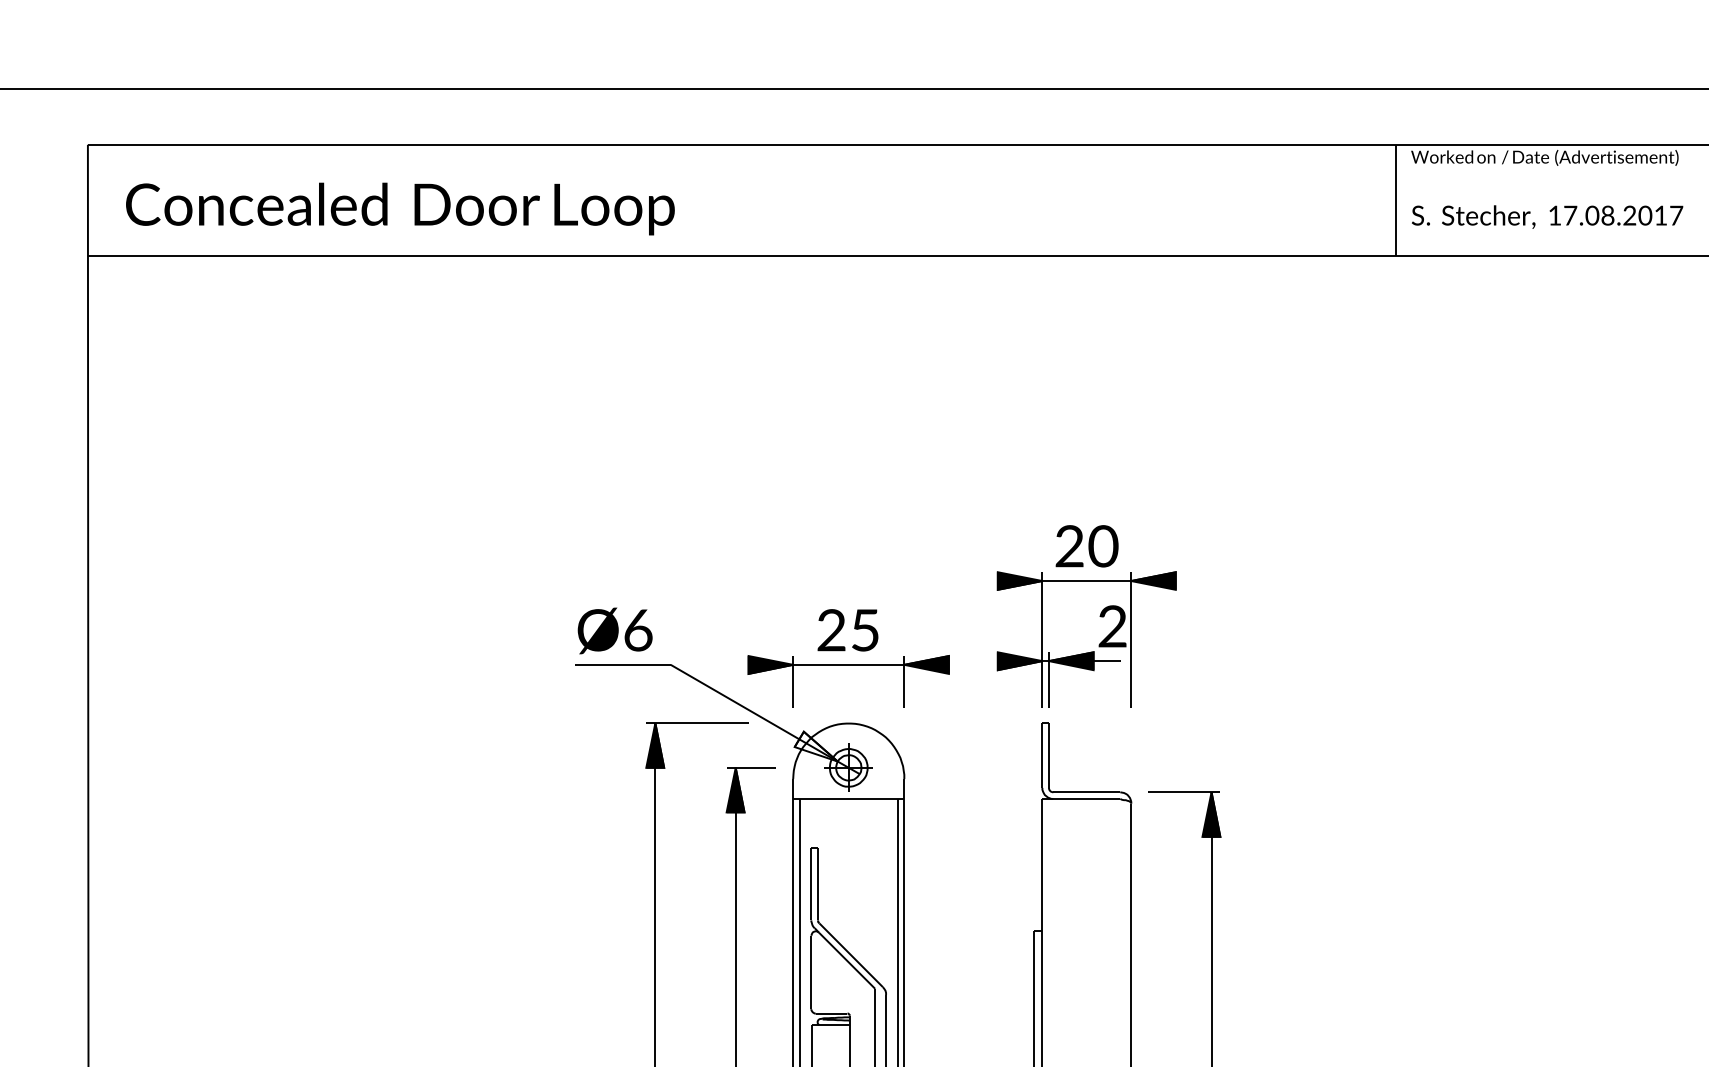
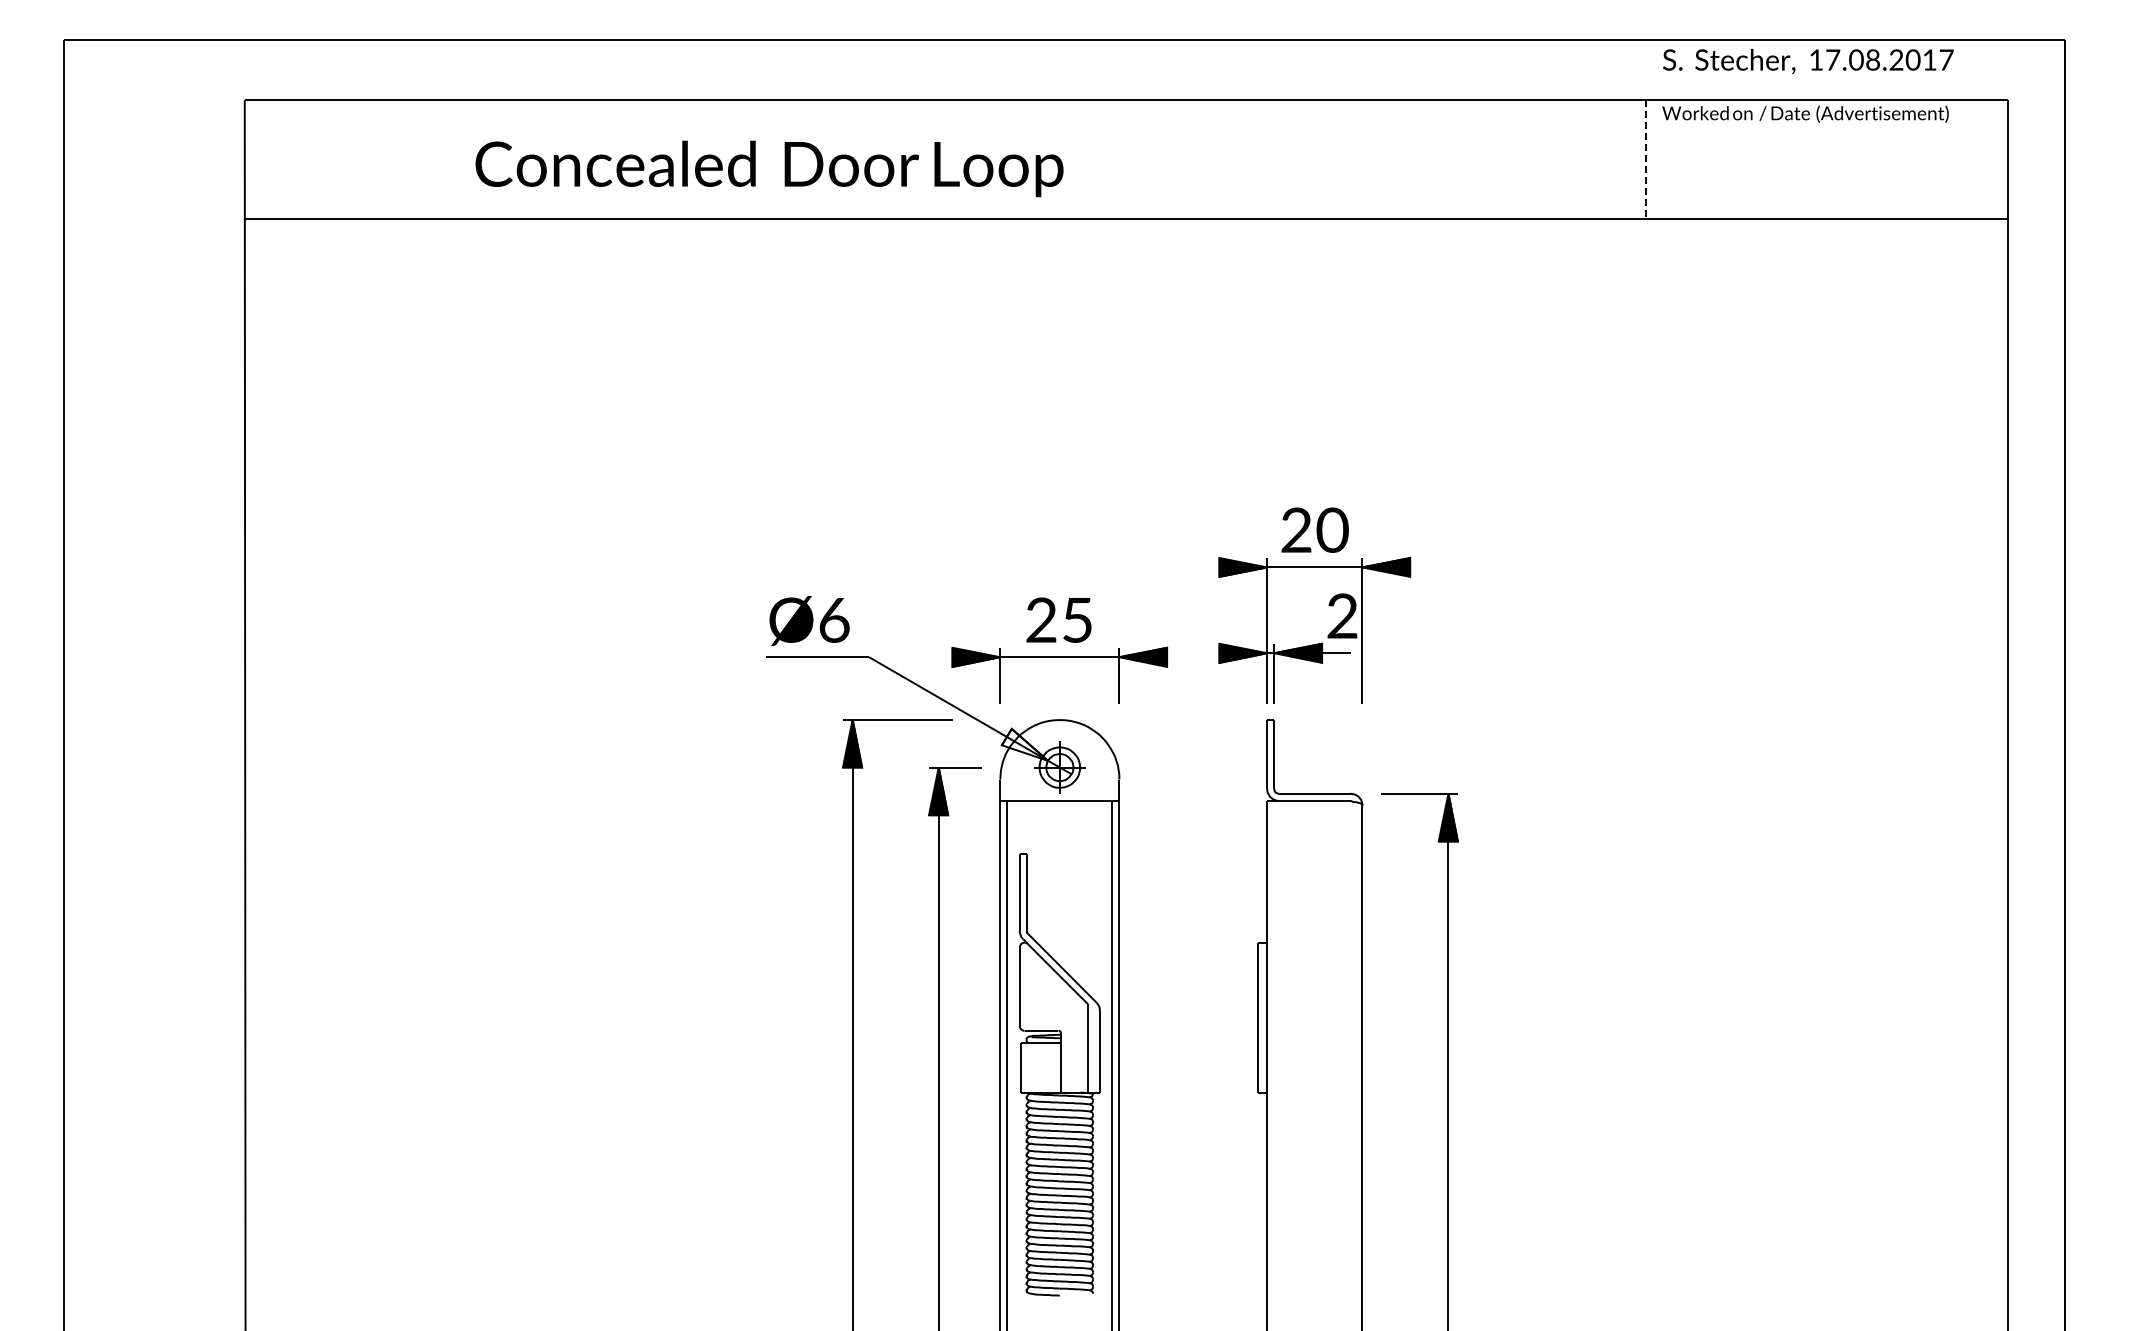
line: (1395, 201) -> (1645, 160), solid -> dashed
text: (400, 208) -> (769, 168), moved
text: (1547, 217) -> (1808, 61), moved

